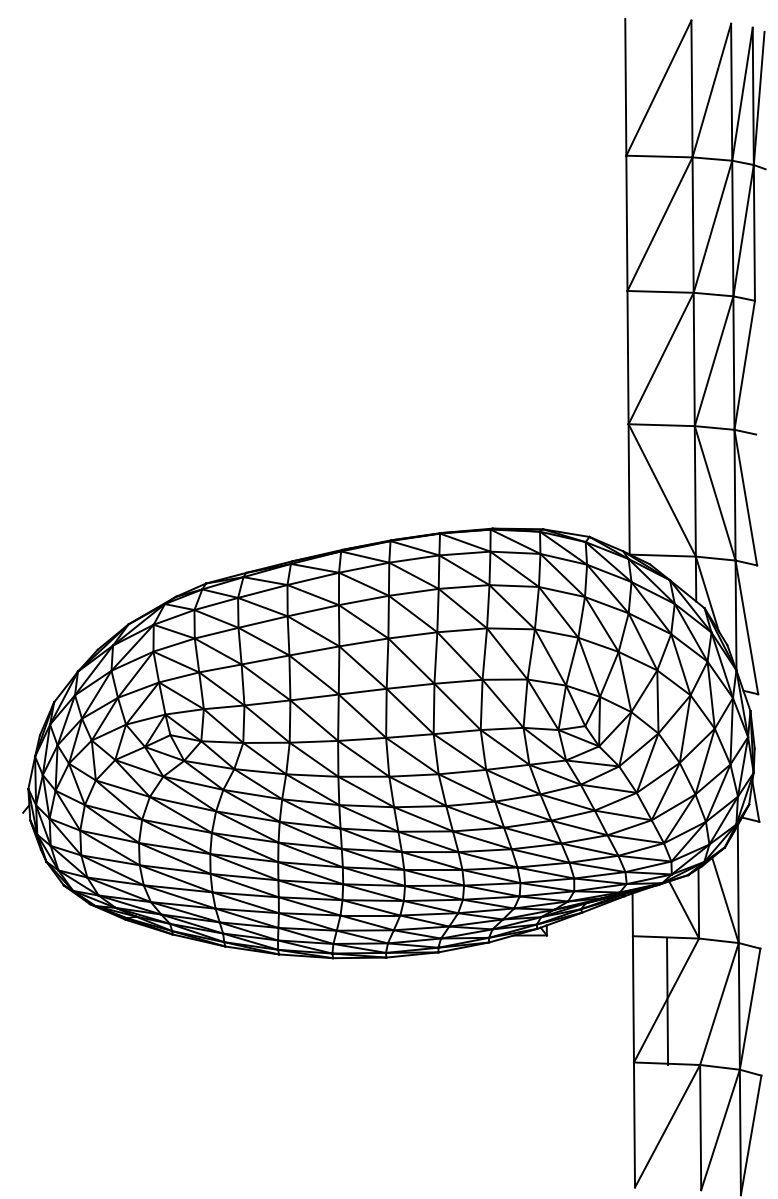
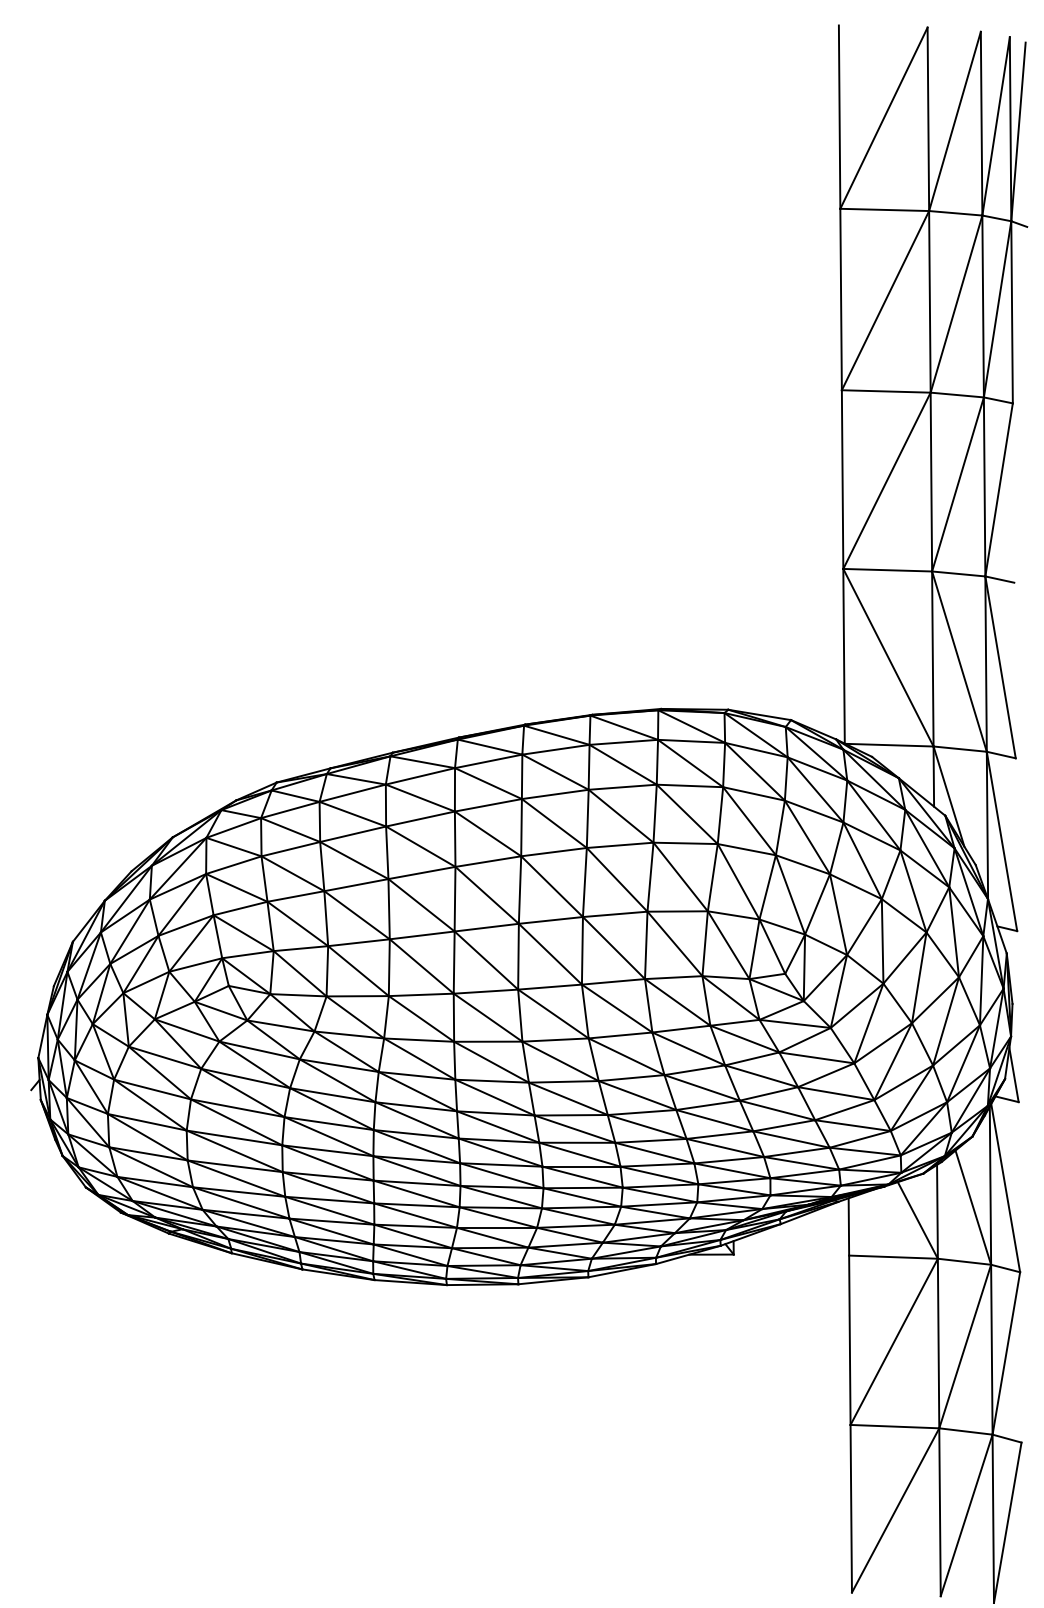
line: (749, 886) -> (1005, 1188), added
line: (667, 1001) -> (938, 1343), moved

